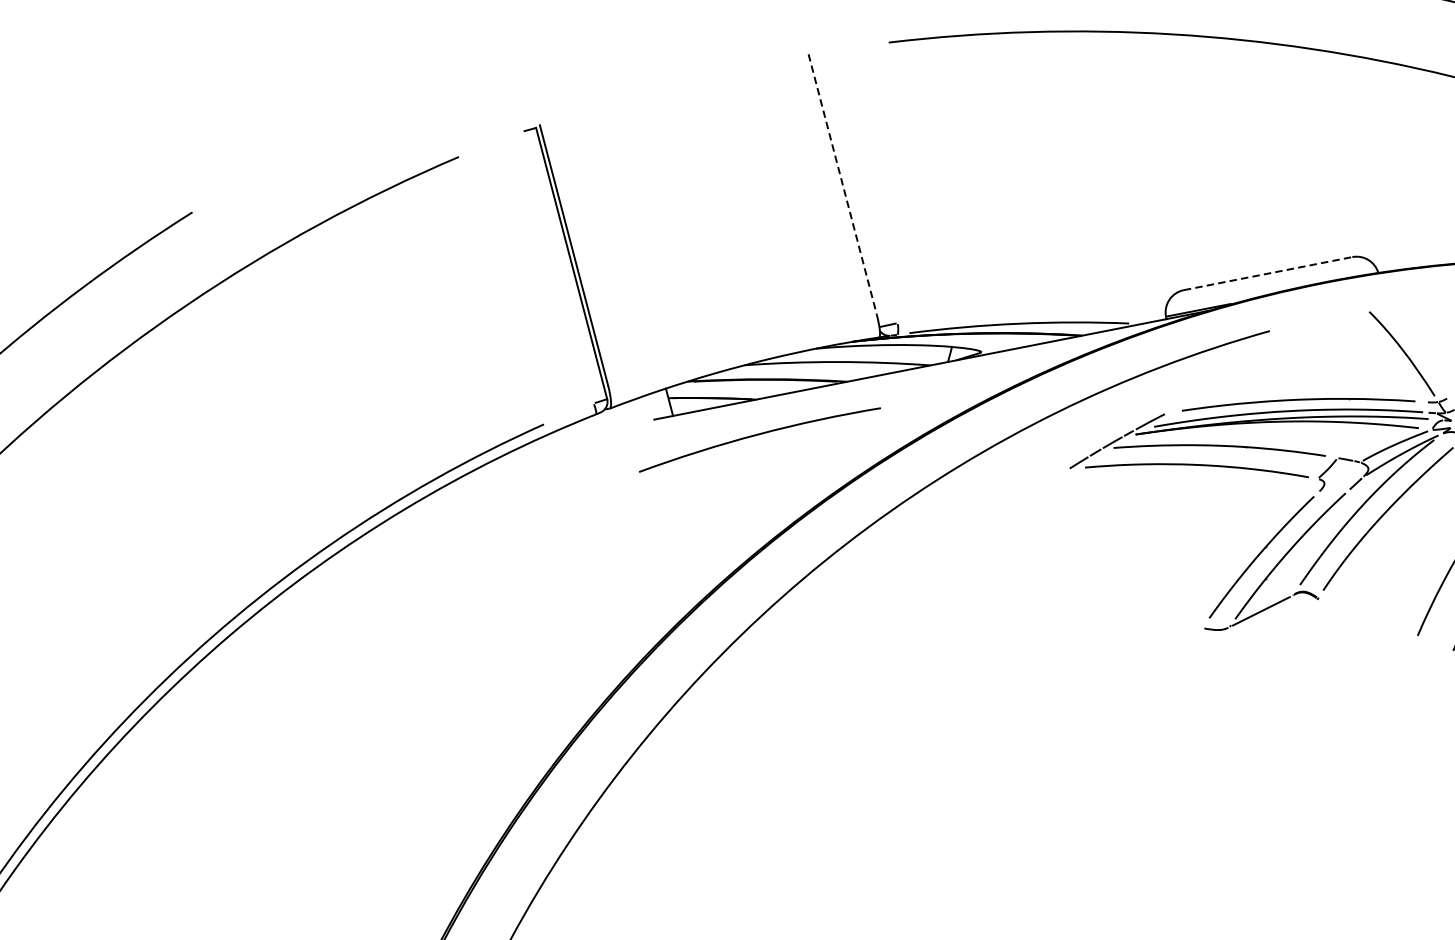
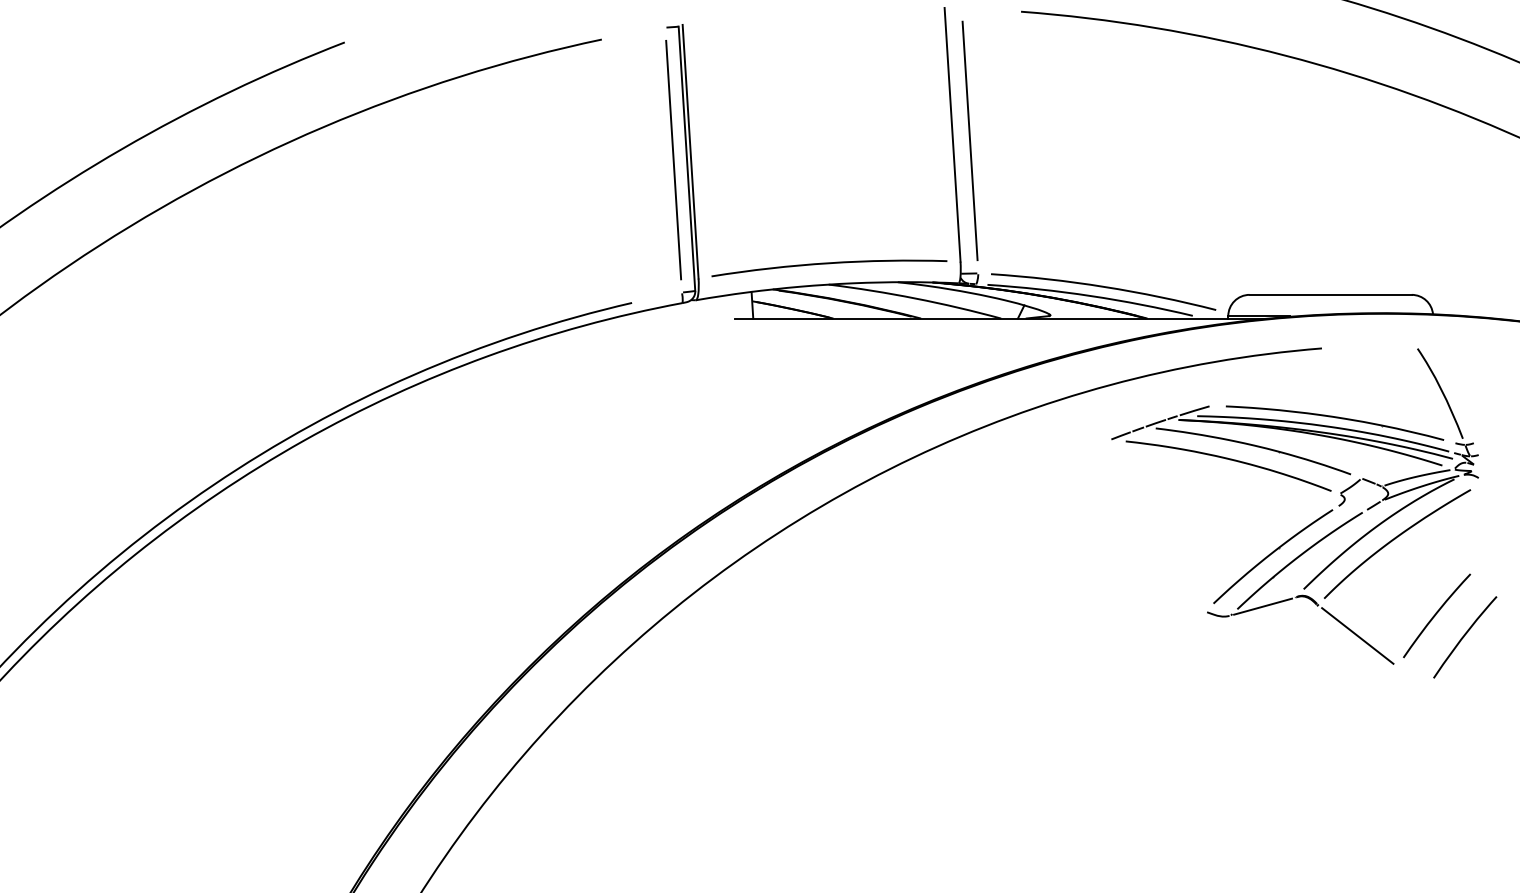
line: (842, 185) -> (952, 135), dashed -> solid
line: (861, 186) -> (969, 140), added
line: (557, 266) -> (673, 159), added
line: (1268, 273) -> (1331, 294), dashed -> solid
curve: (1032, 312) -> (1105, 288), added
curve: (759, 435) -> (829, 264), moved
line: (1365, 622) -> (1357, 635), added

